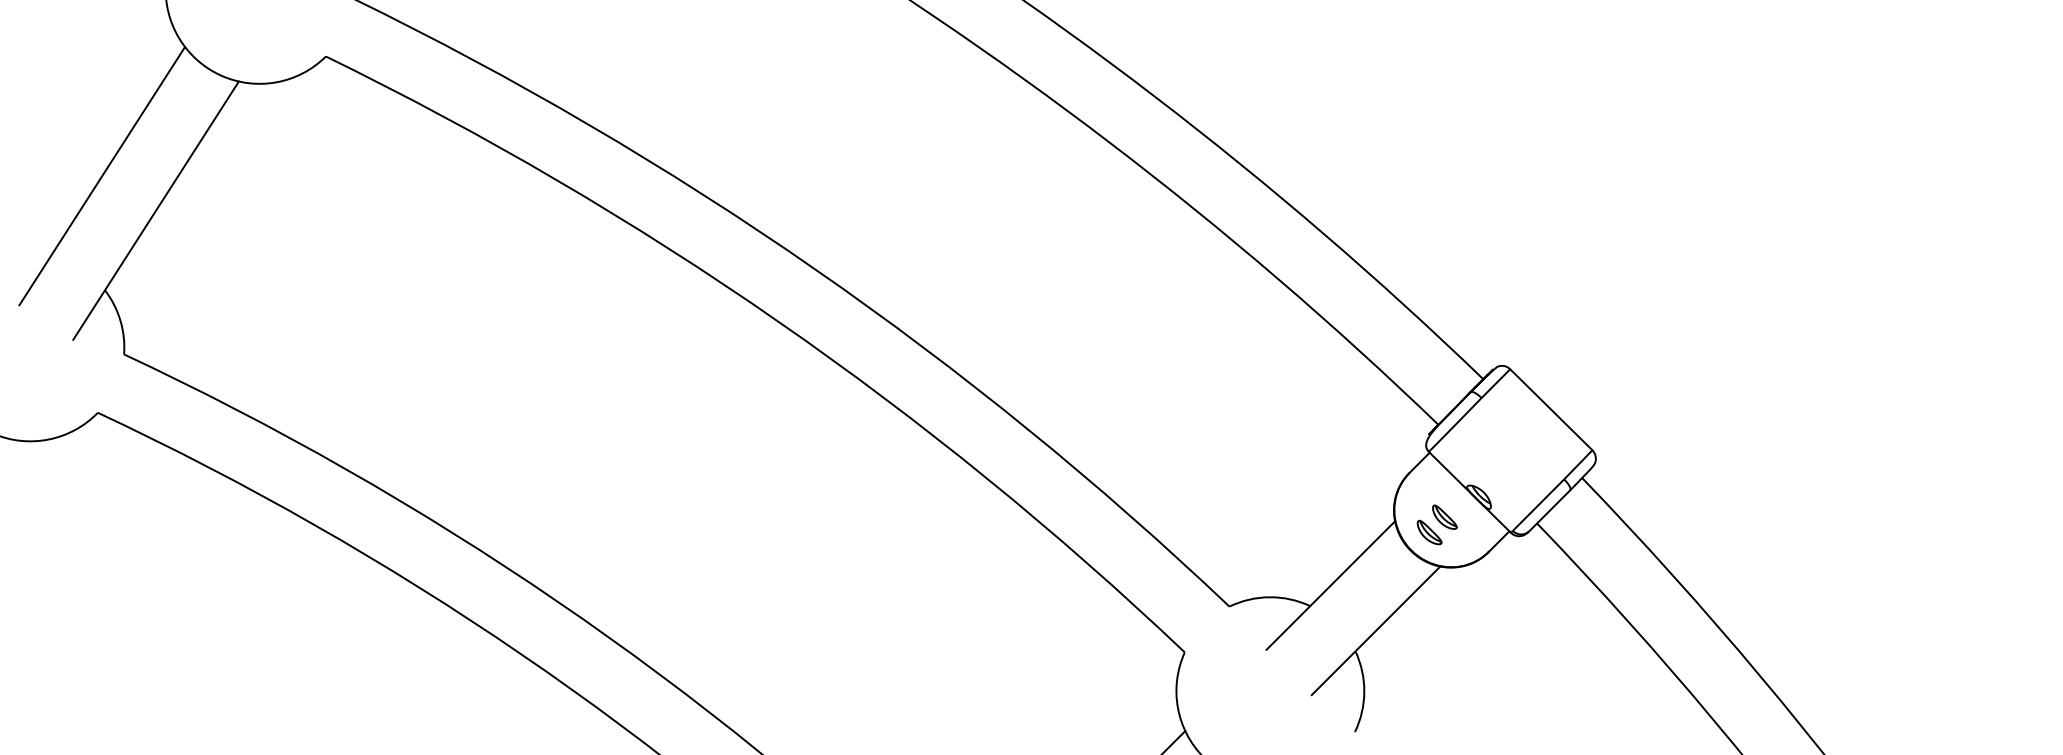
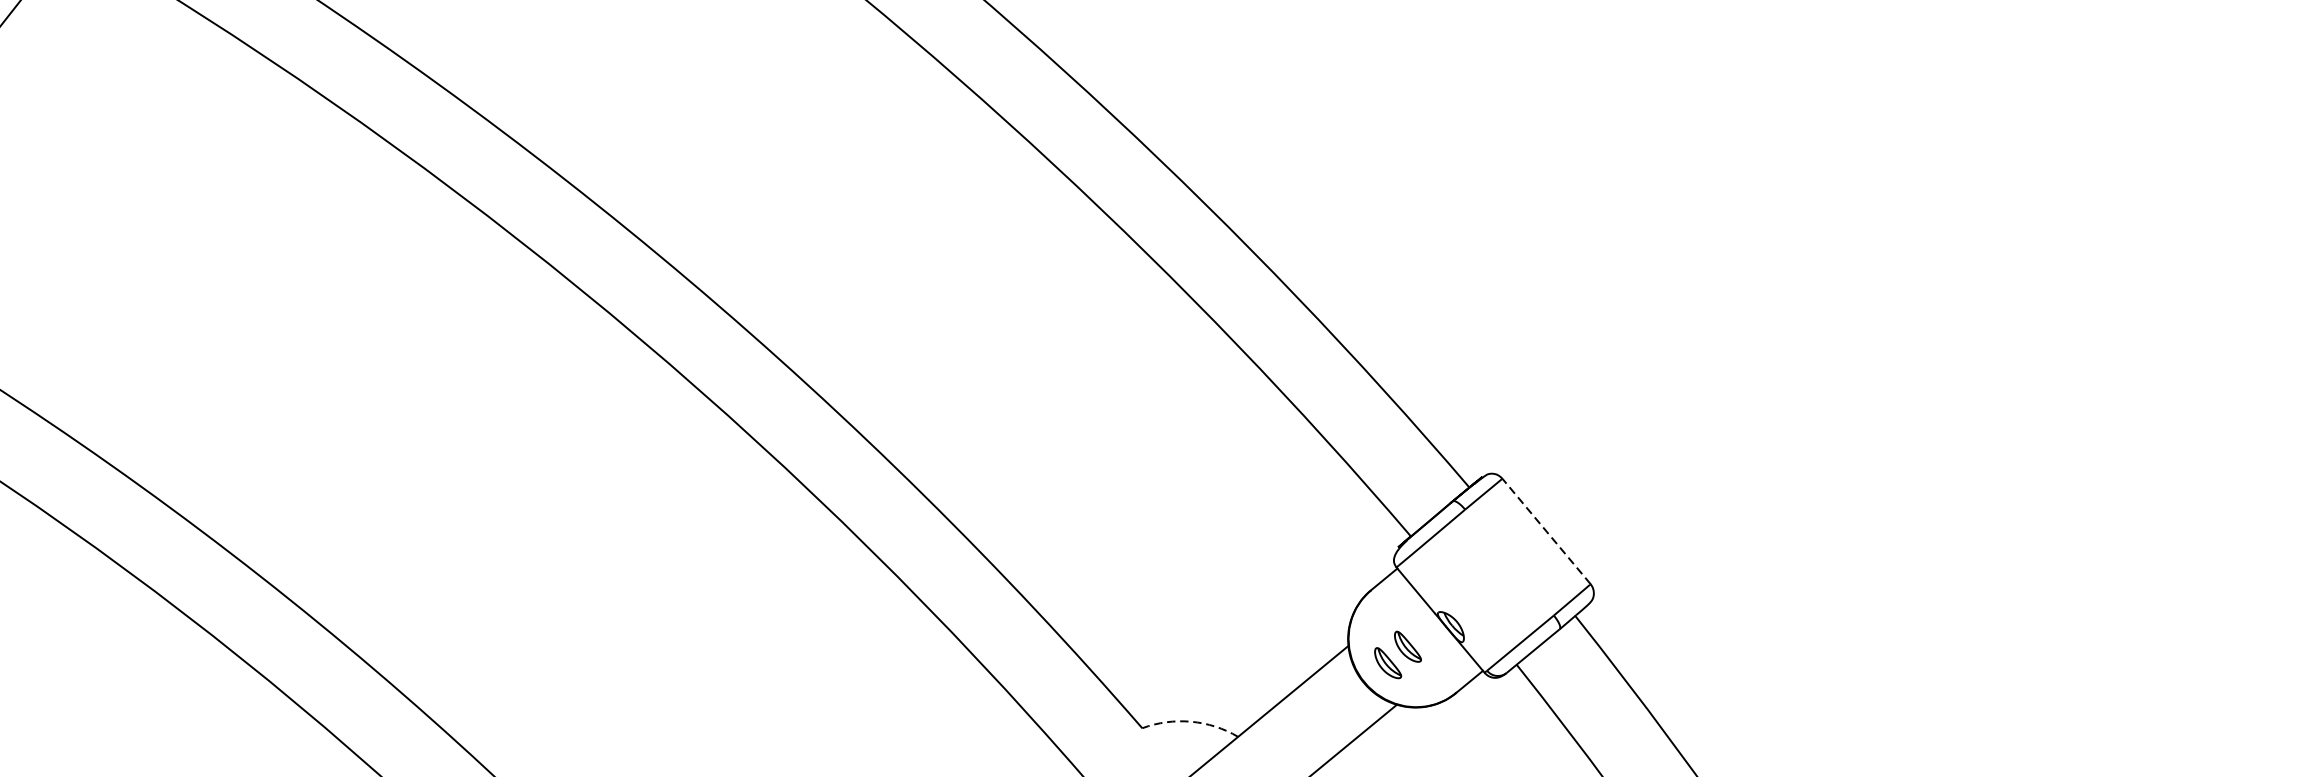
line: (1551, 409) -> (1546, 531), solid -> dashed
arc: (1269, 597) -> (1190, 721), solid -> dashed

